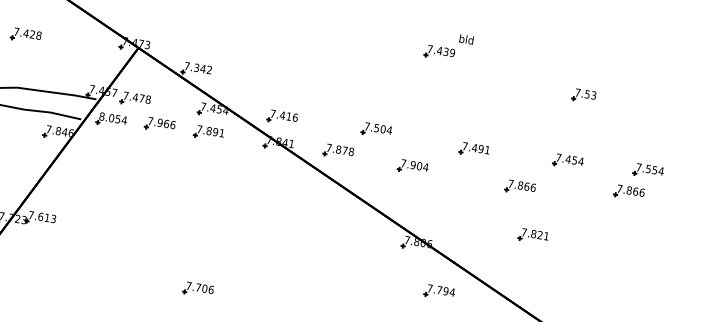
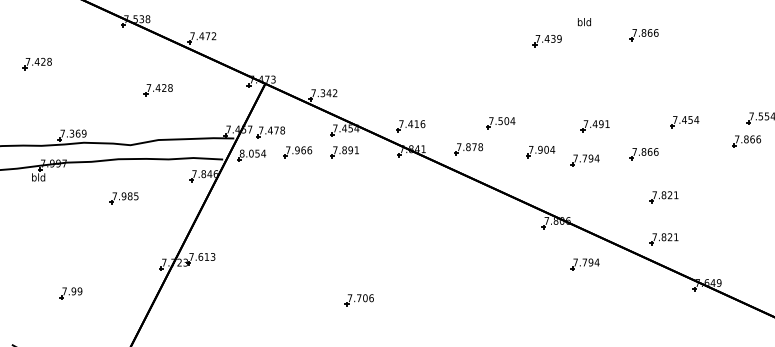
text: (466, 39) -> (584, 22), moved
part: (540, 64) -> (643, 35), added
part: (583, 96) -> (688, 58), removed
part: (457, 183) -> (584, 160), added
part: (525, 280) -> (663, 239), added

